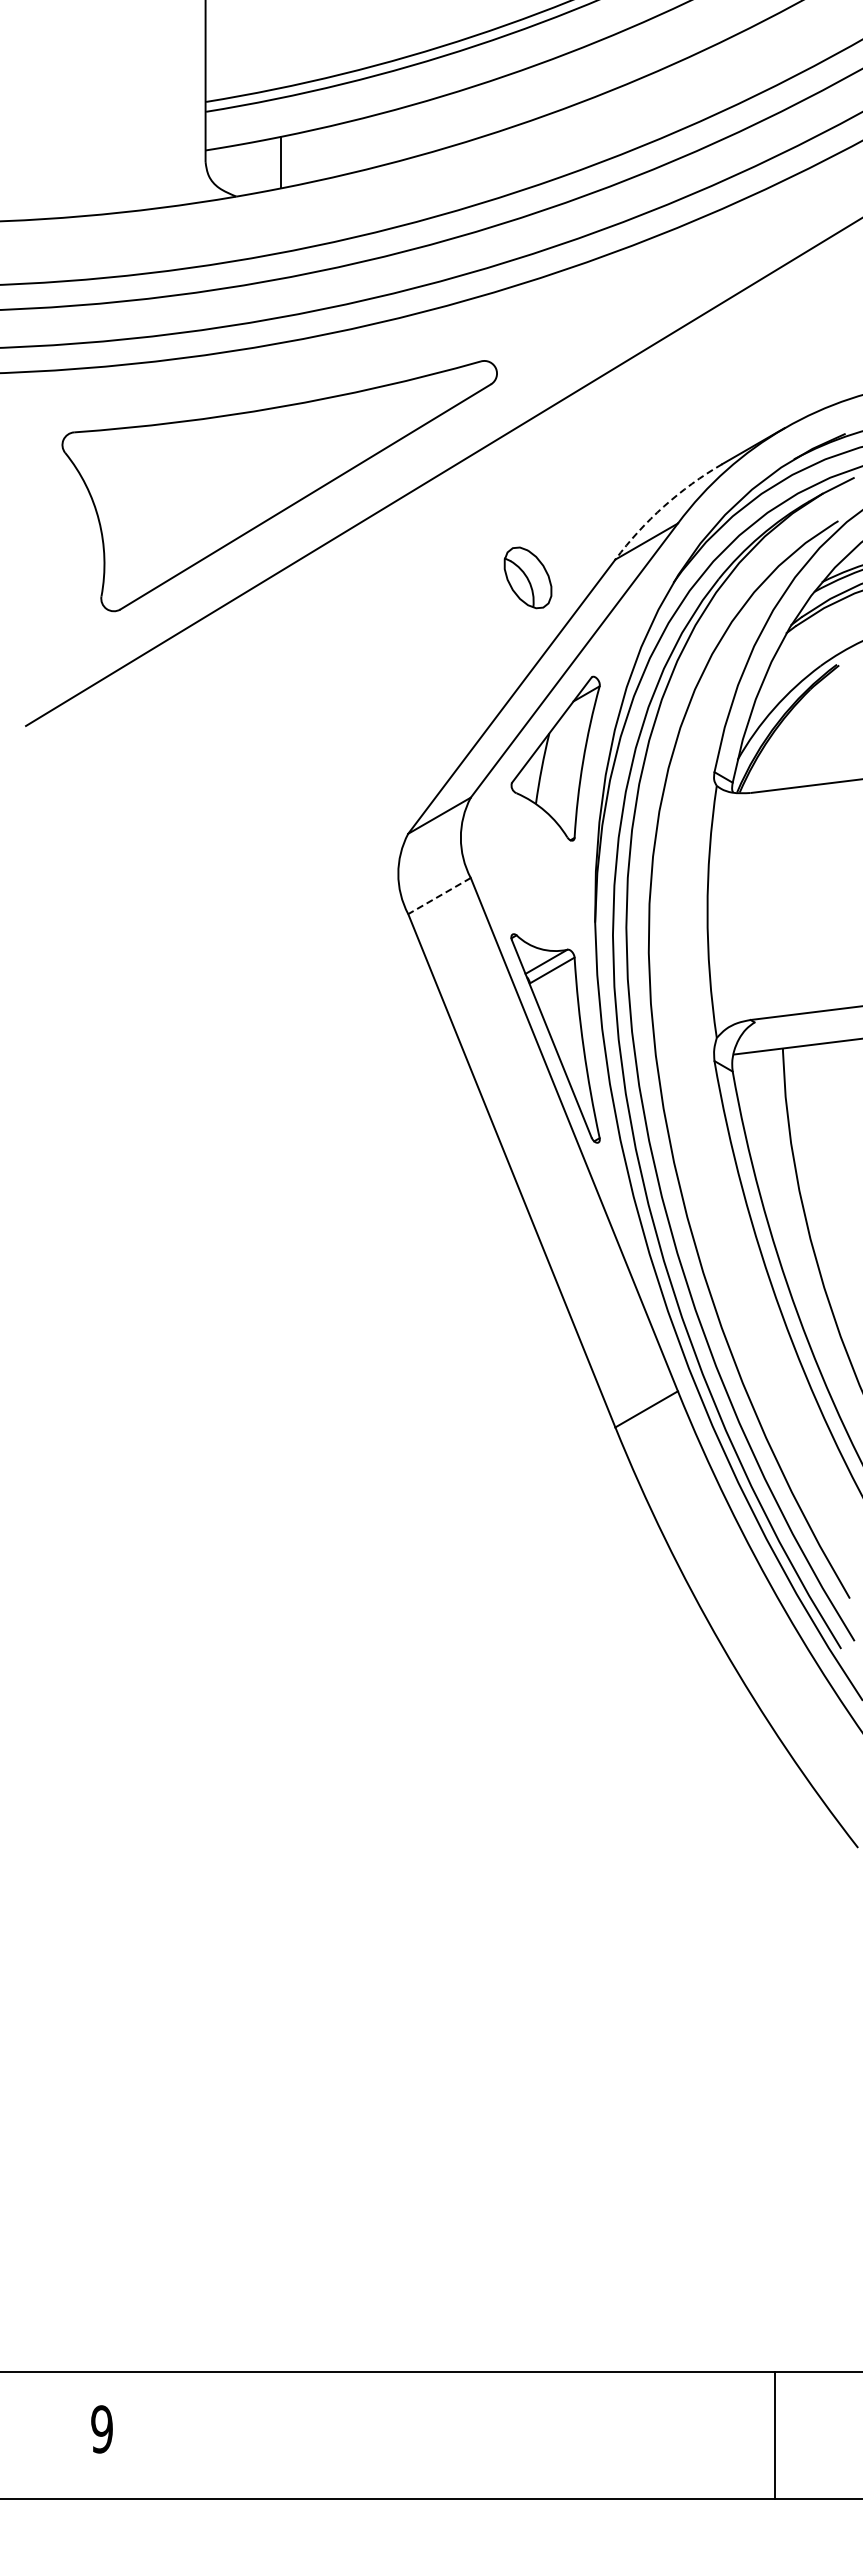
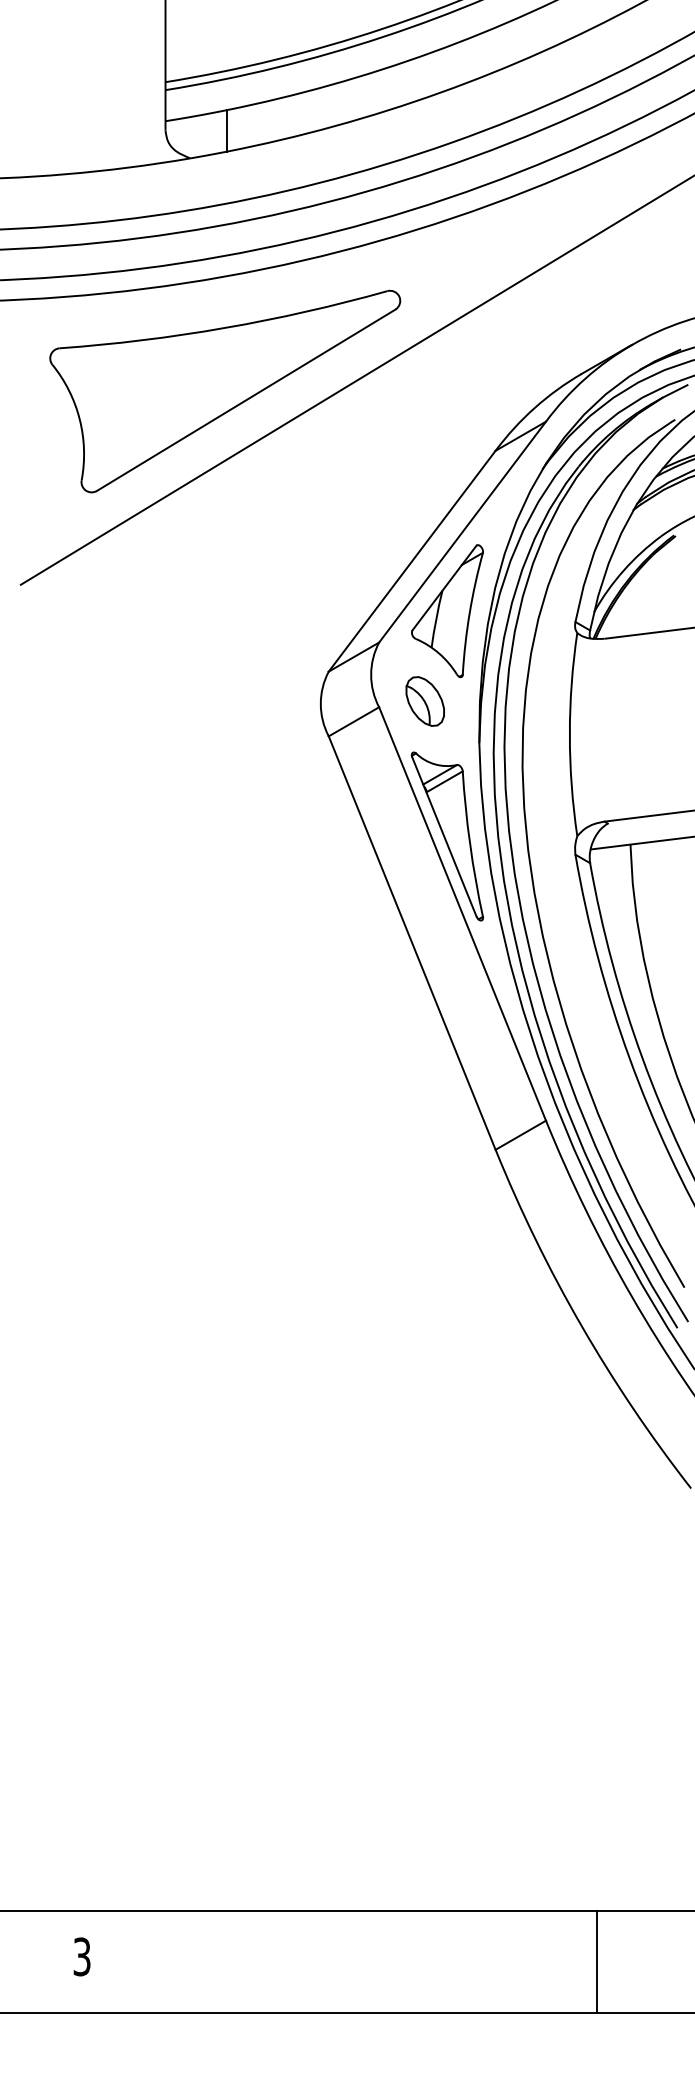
arc: (663, 506) -> (534, 408), dashed -> solid
part: (527, 577) -> (424, 701), moved
line: (439, 896) -> (353, 722), dashed -> solid
text: (101, 2429) -> (81, 1956), 9 -> 3
line: (775, 2435) -> (597, 1961), moved

